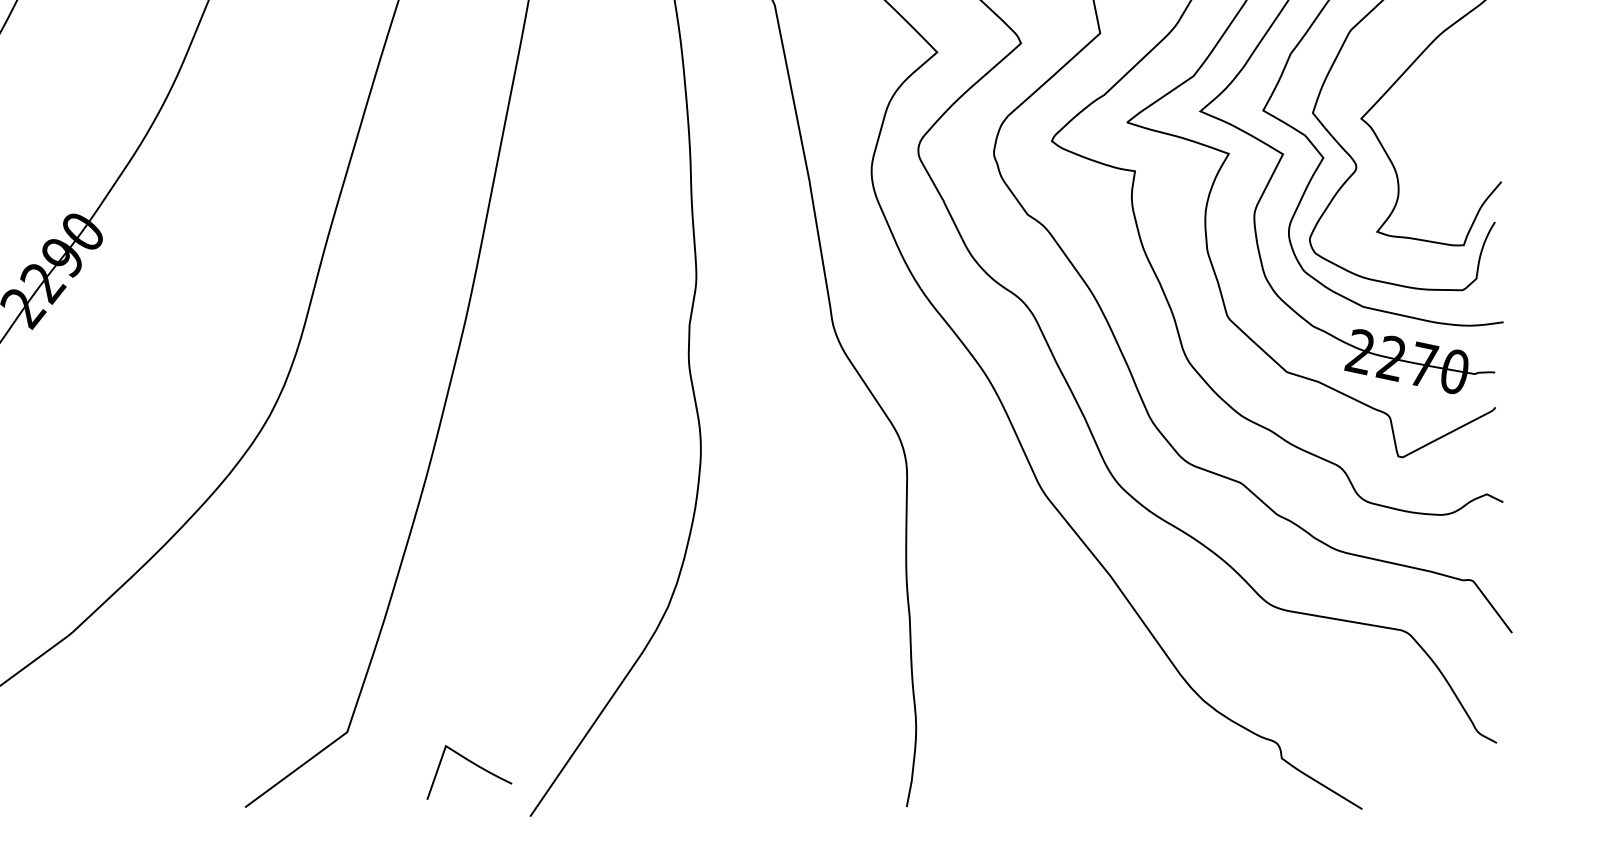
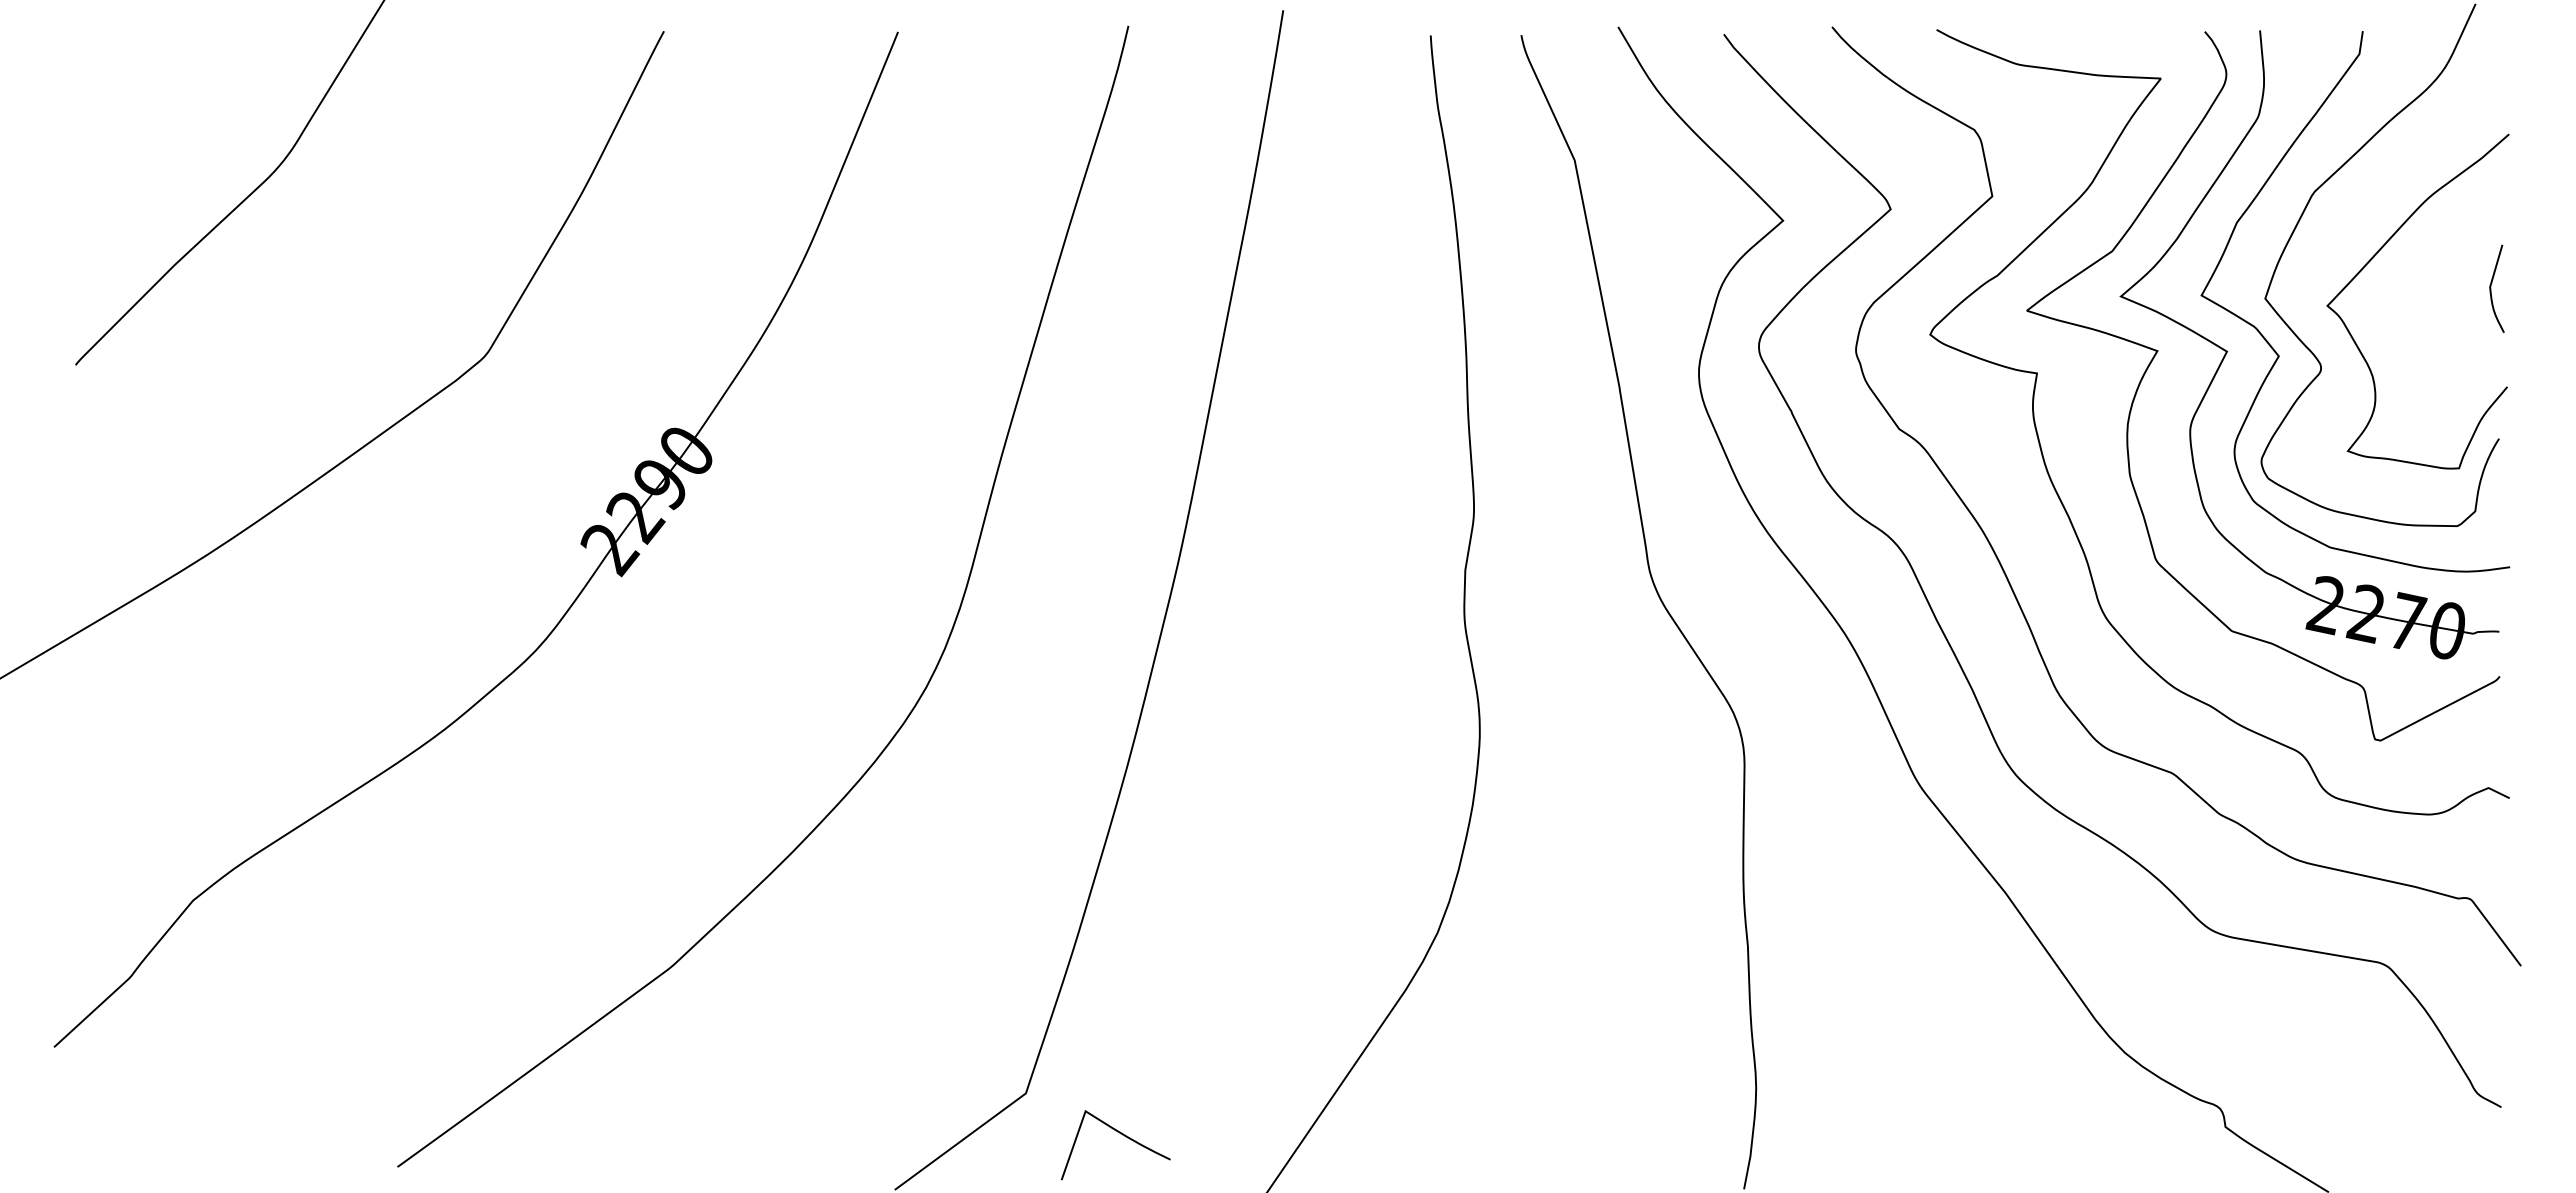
curve: (1489, 105) -> (2491, 288), added
curve: (474, 765) -> (1122, 1135), moved

